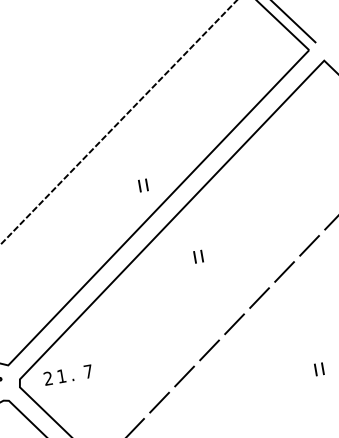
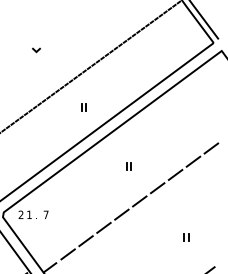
line: (27, 111) -> (36, 50), added
part: (142, 185) -> (83, 107), moved
part: (197, 256) -> (128, 166), moved

